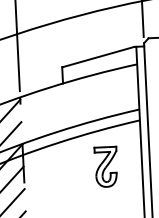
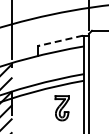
line: (97, 56) -> (60, 40), solid -> dashed

